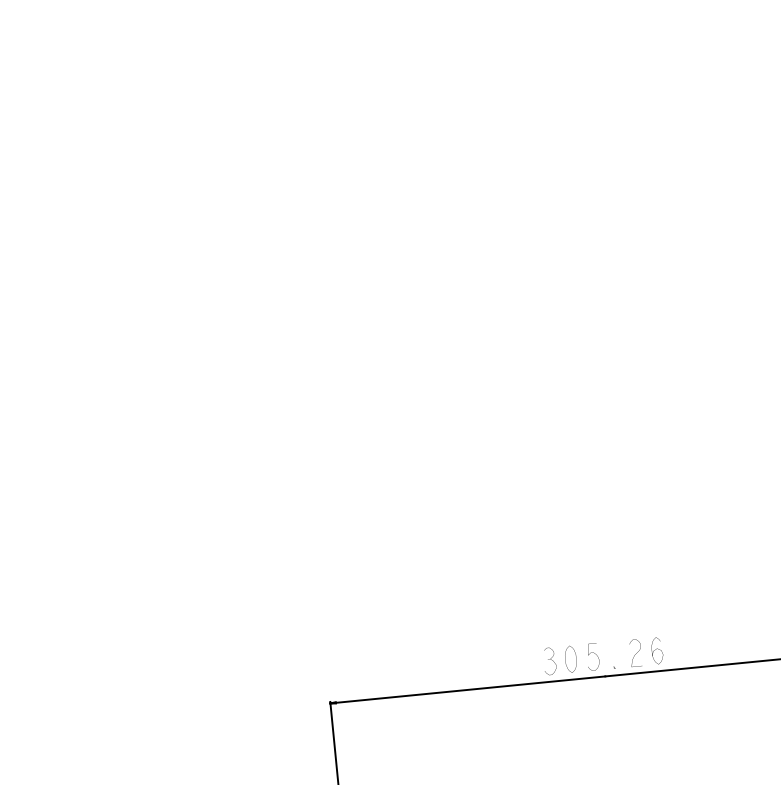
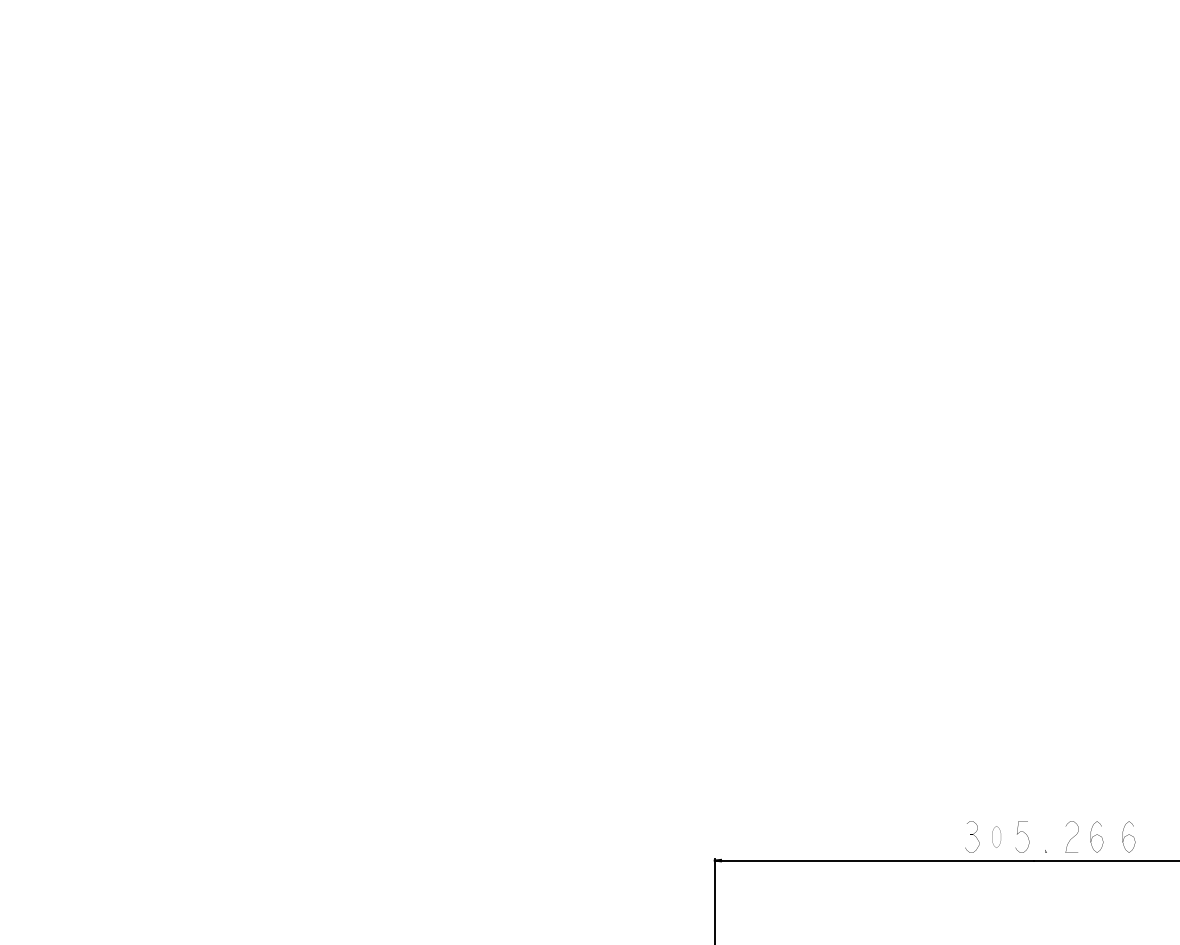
curve: (683, 646) -> (1127, 835), added
part: (570, 658) -> (996, 836), size x0.7

